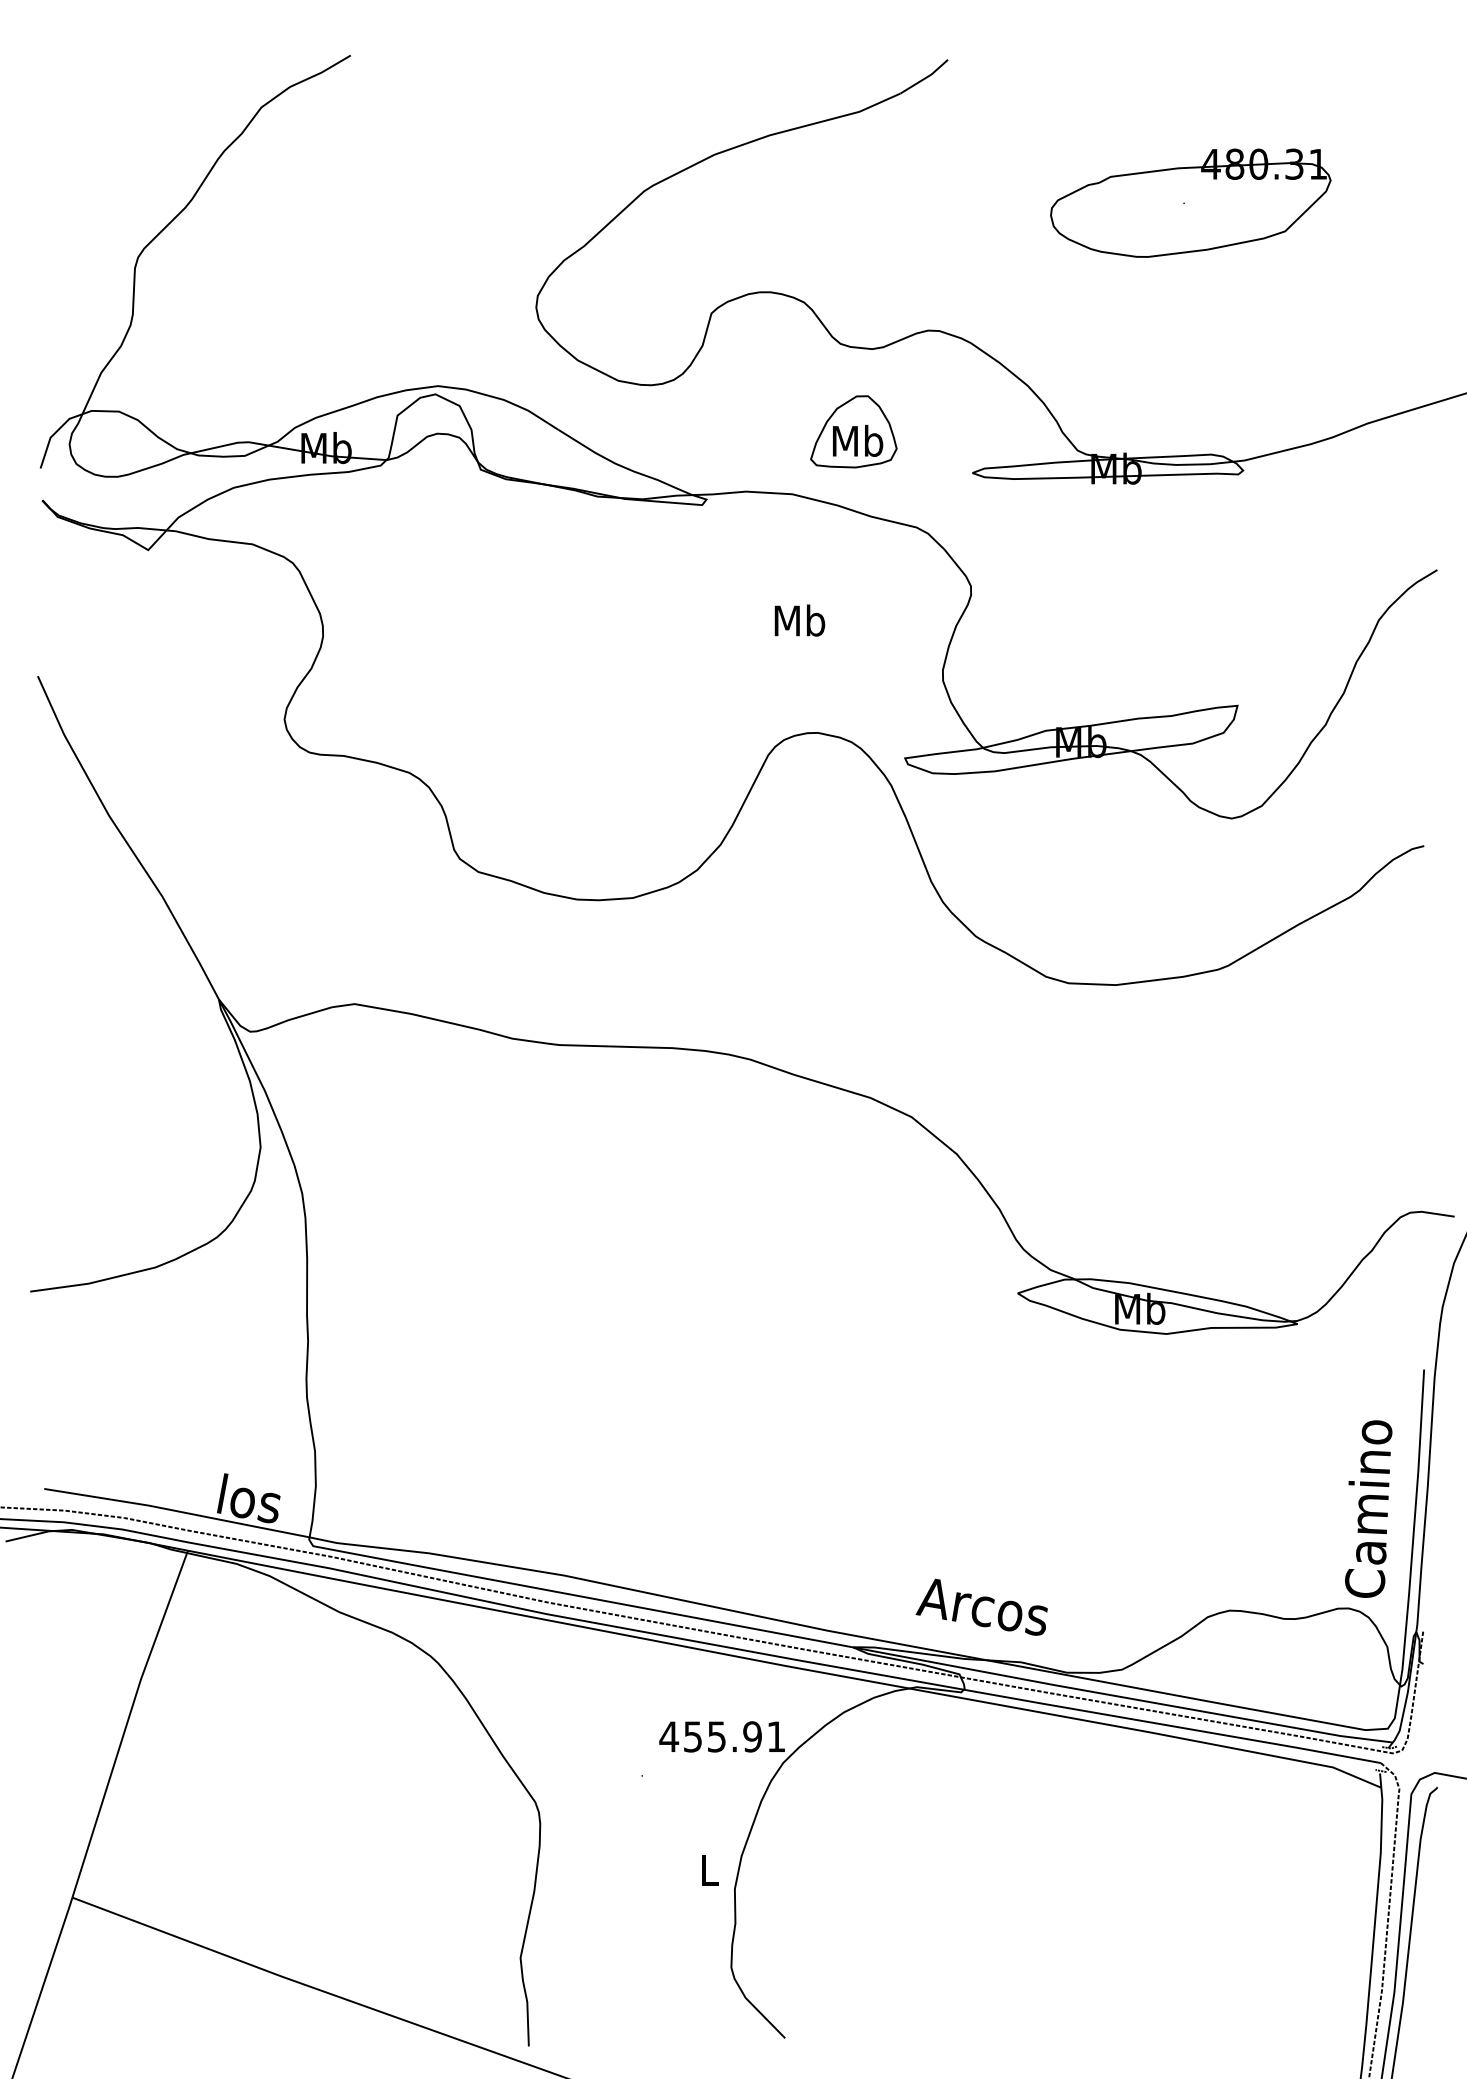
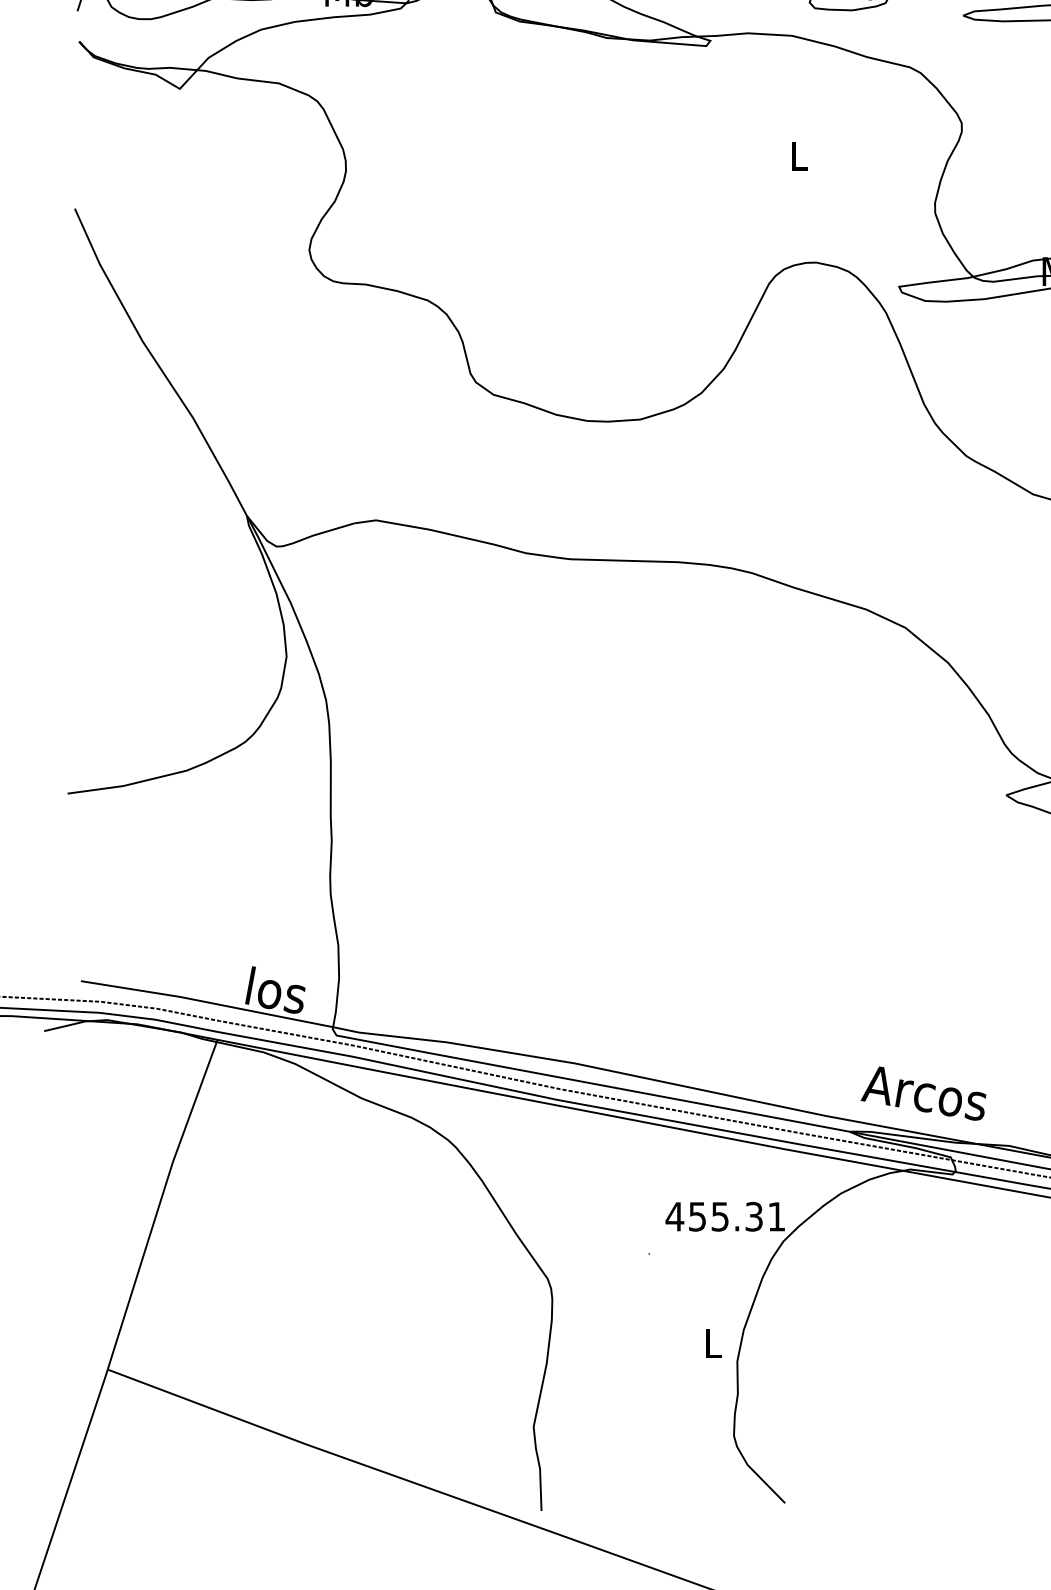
text: (799, 620) -> (798, 155), Mb -> L
text: (981, 1606) -> (923, 1092), moved
text: (752, 1736) -> (754, 1216), 455.91 -> 455.31

